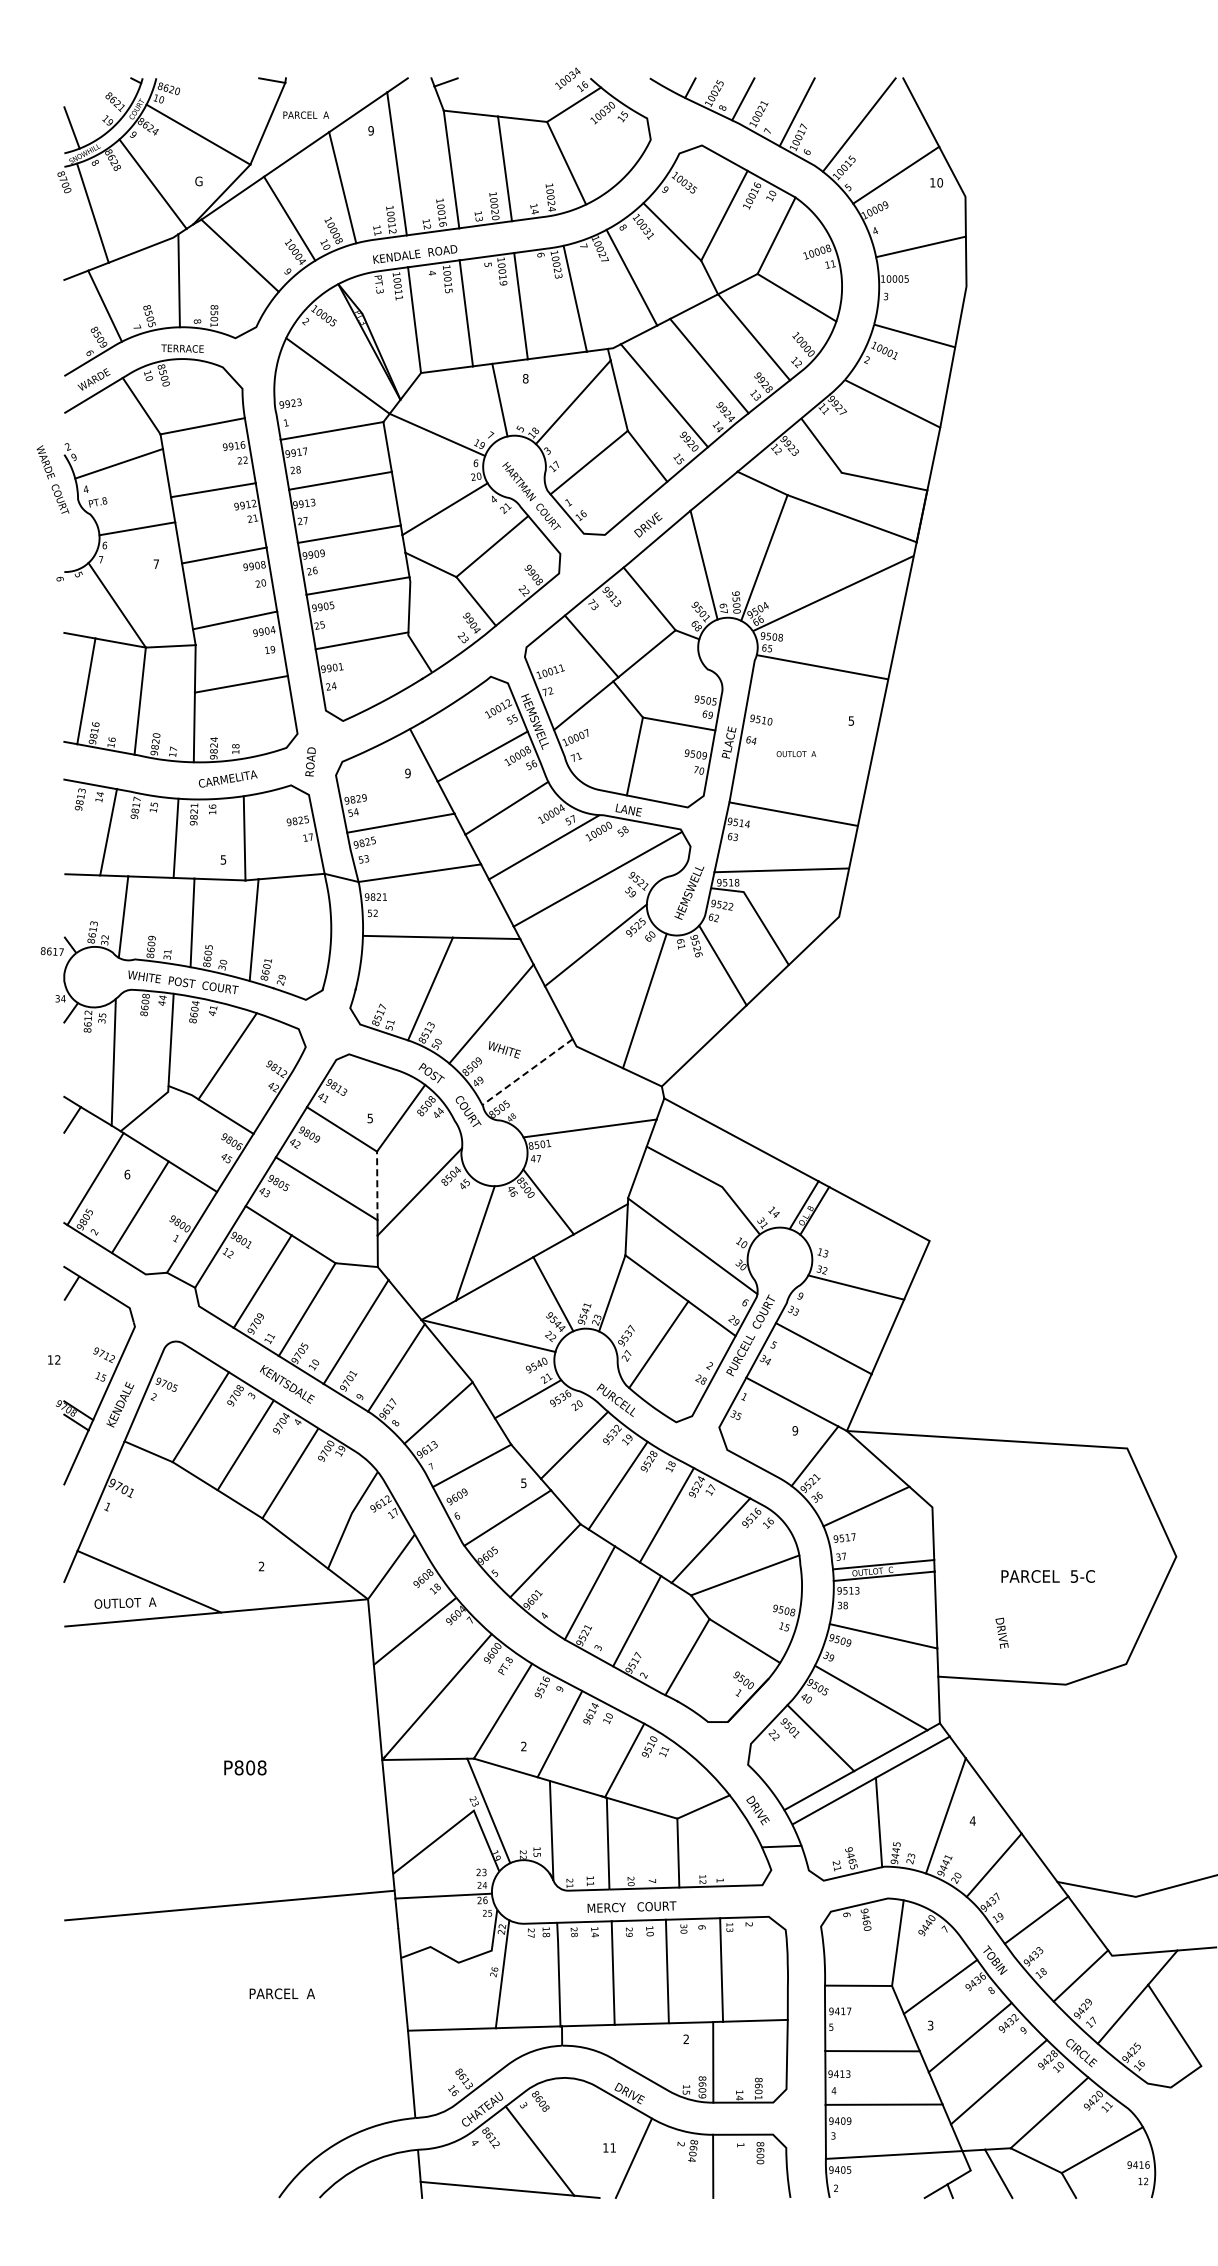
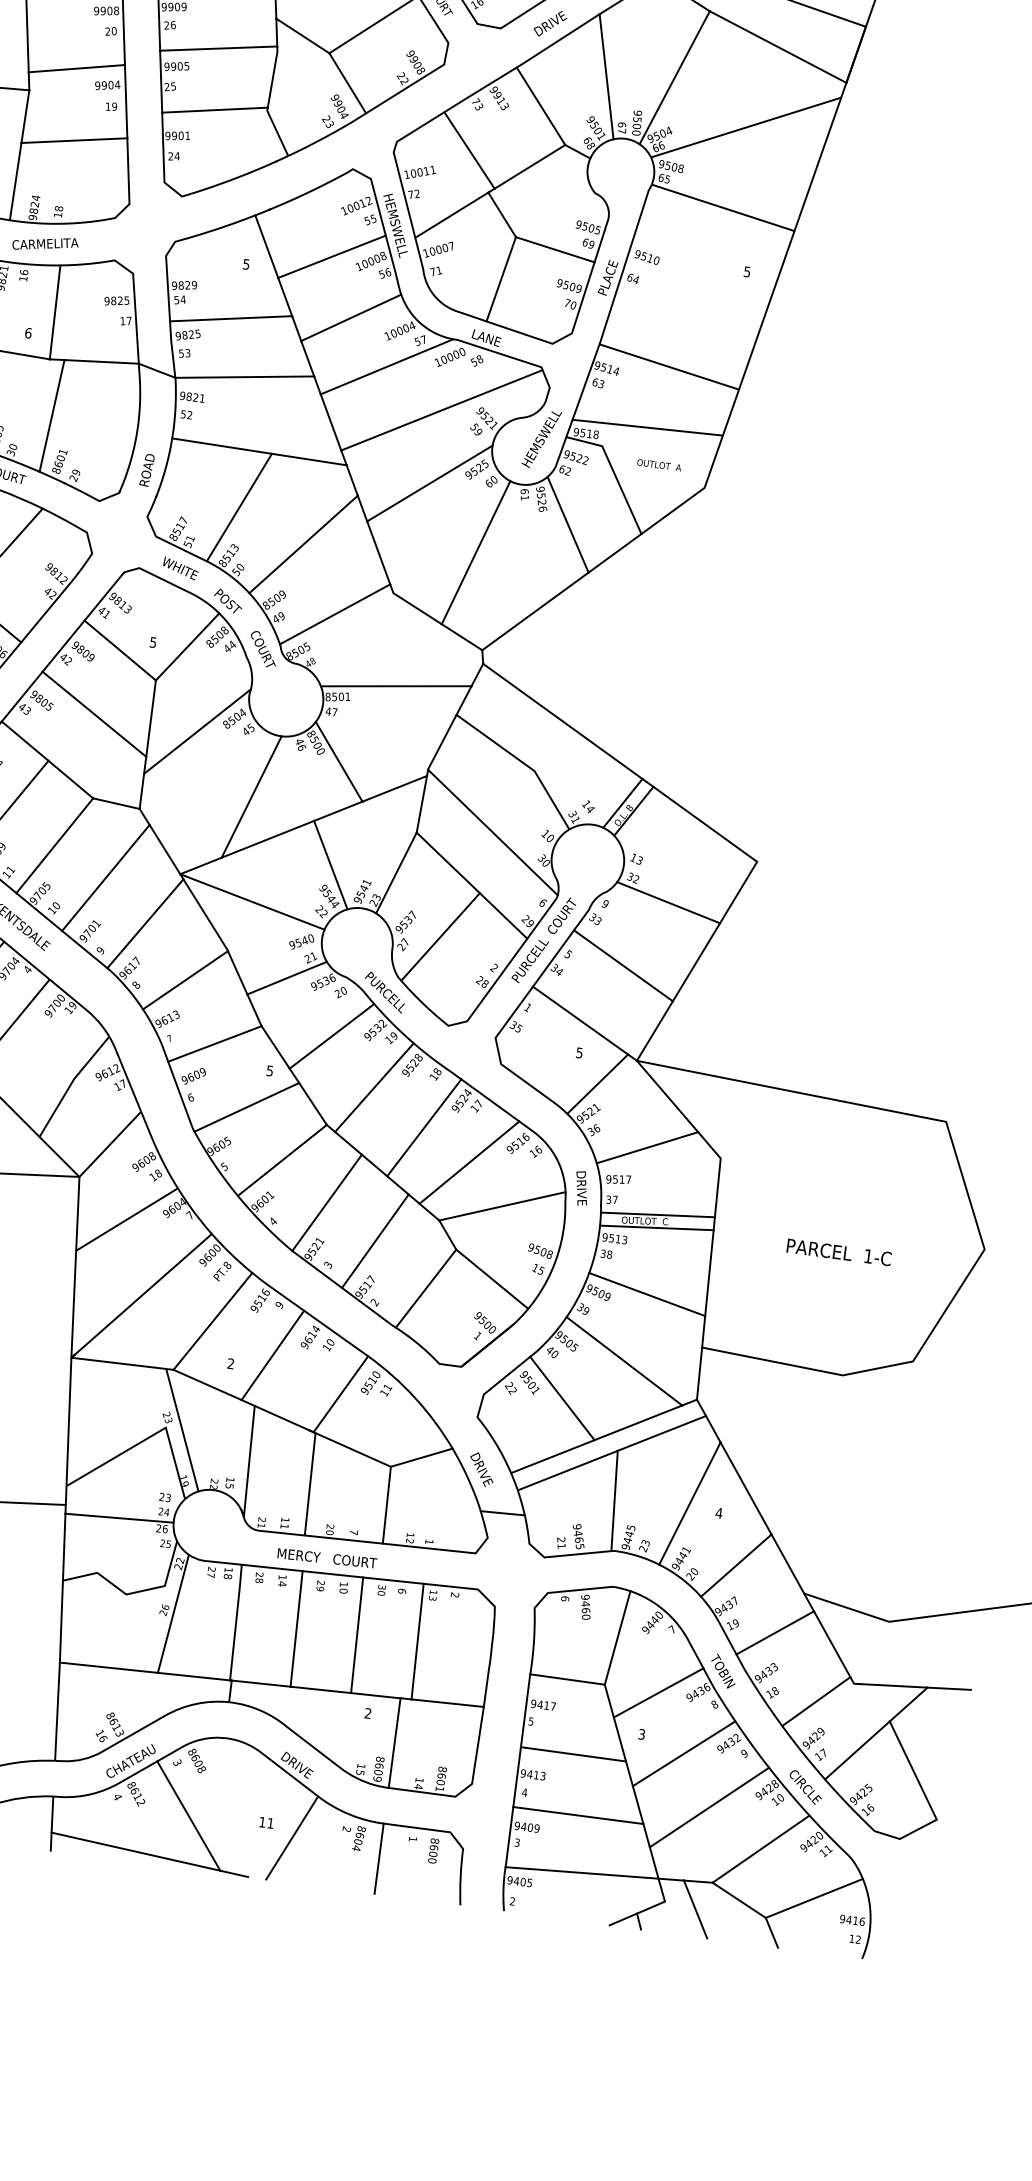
text: (796, 754) -> (659, 465), moved
text: (310, 761) -> (147, 469), moved
text: (407, 772) -> (246, 263), 9 -> 5
text: (223, 859) -> (28, 332), 5 -> 6
text: (504, 1049) -> (180, 568), moved
line: (527, 1072) -> (334, 614), dashed -> solid
line: (377, 1185) -> (151, 718), dashed -> solid
text: (795, 1430) -> (579, 1052), 9 -> 5
text: (1074, 1576) -> (868, 1256), 5-C -> 1-C
text: (1001, 1632) -> (581, 1187), moved

